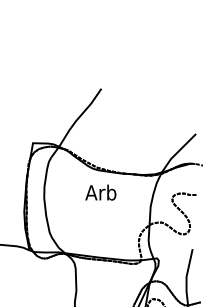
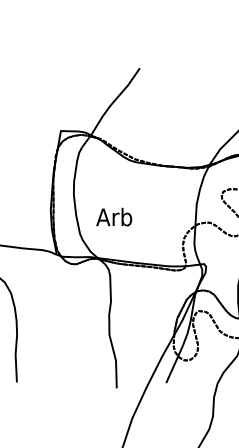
text: (101, 192) -> (114, 216), moved

